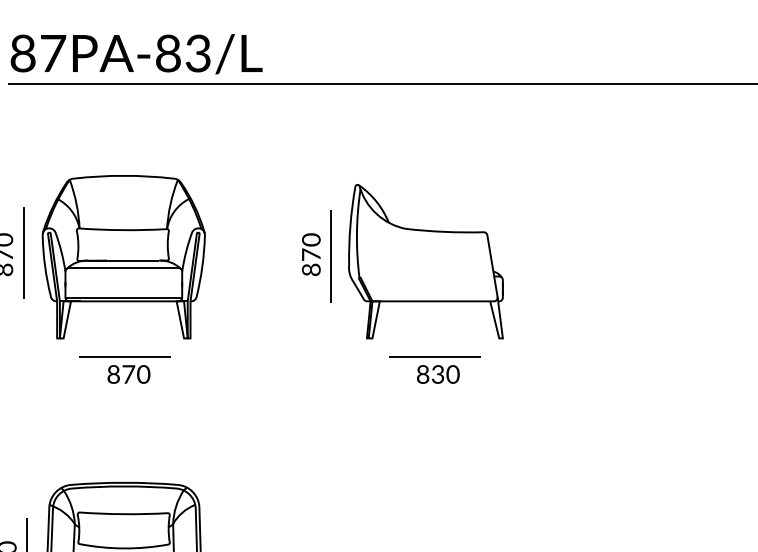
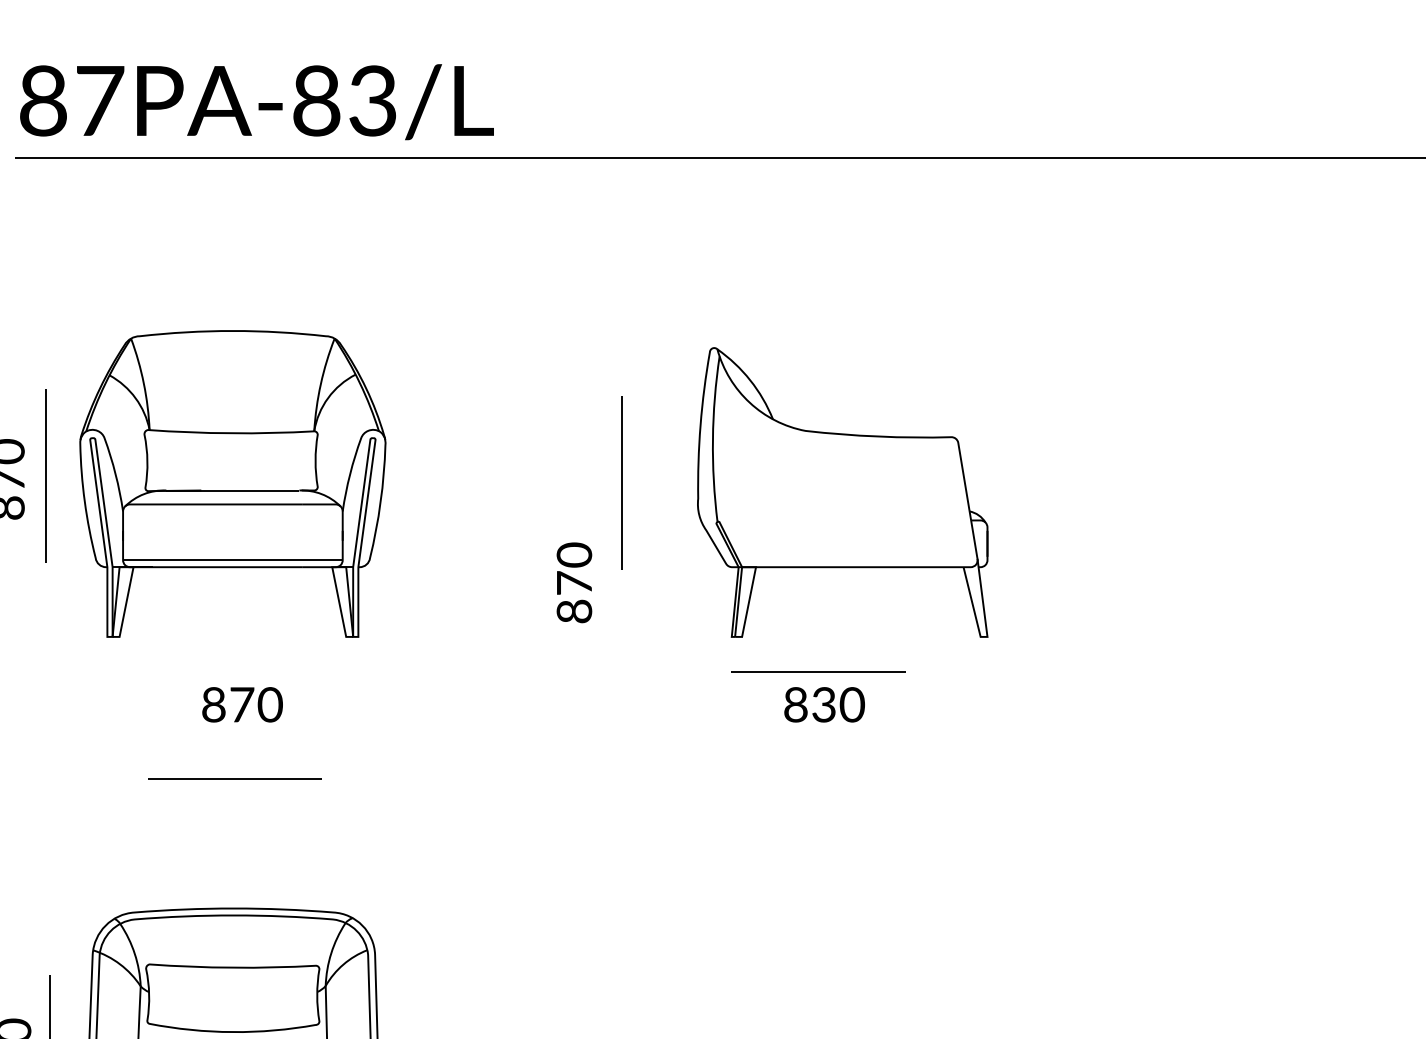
text: (311, 254) -> (574, 582), moved
part: (425, 261) -> (841, 492), moved
line: (124, 356) -> (234, 778), moved

